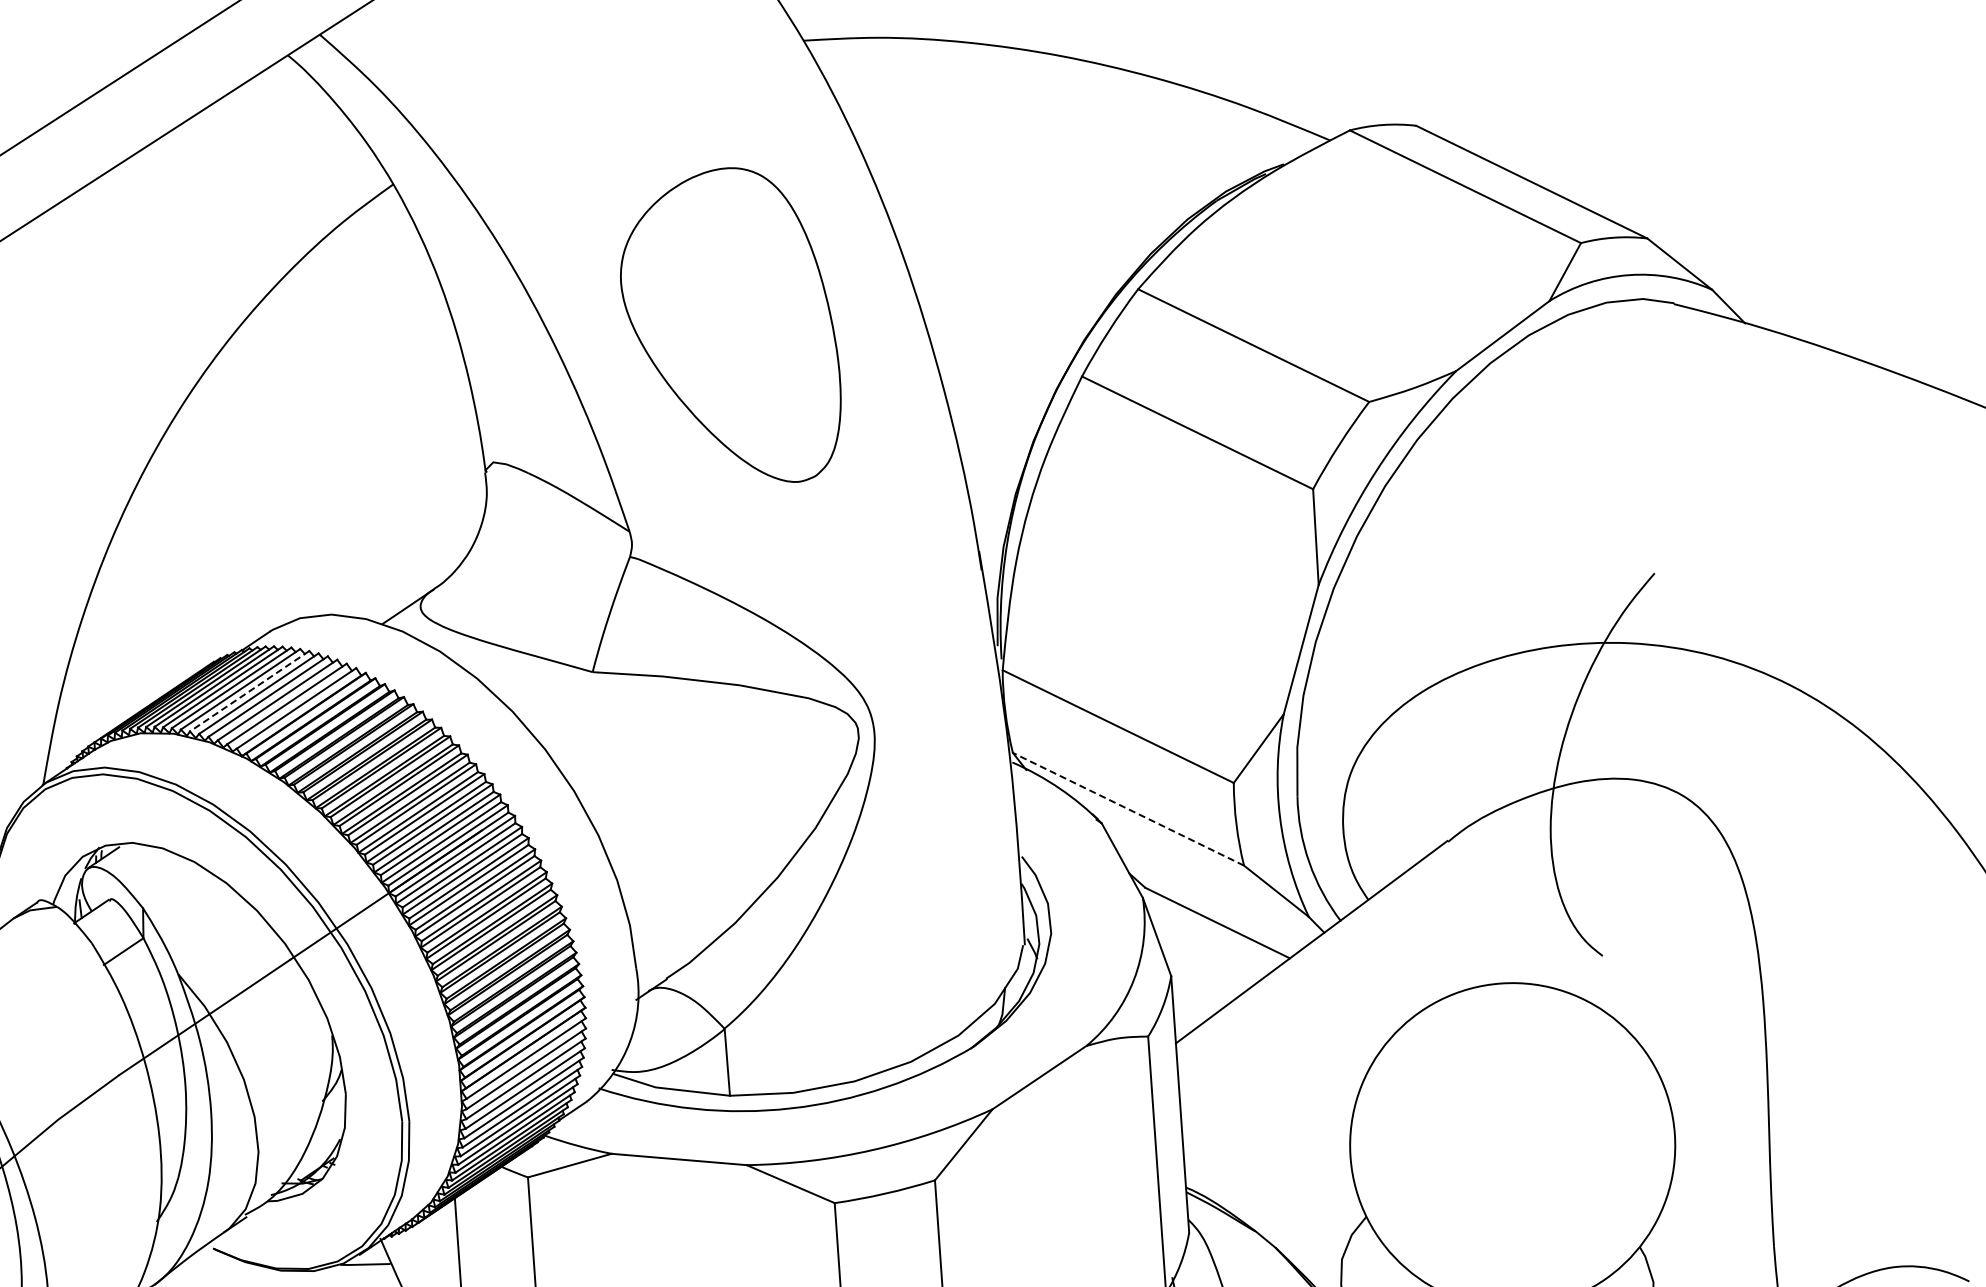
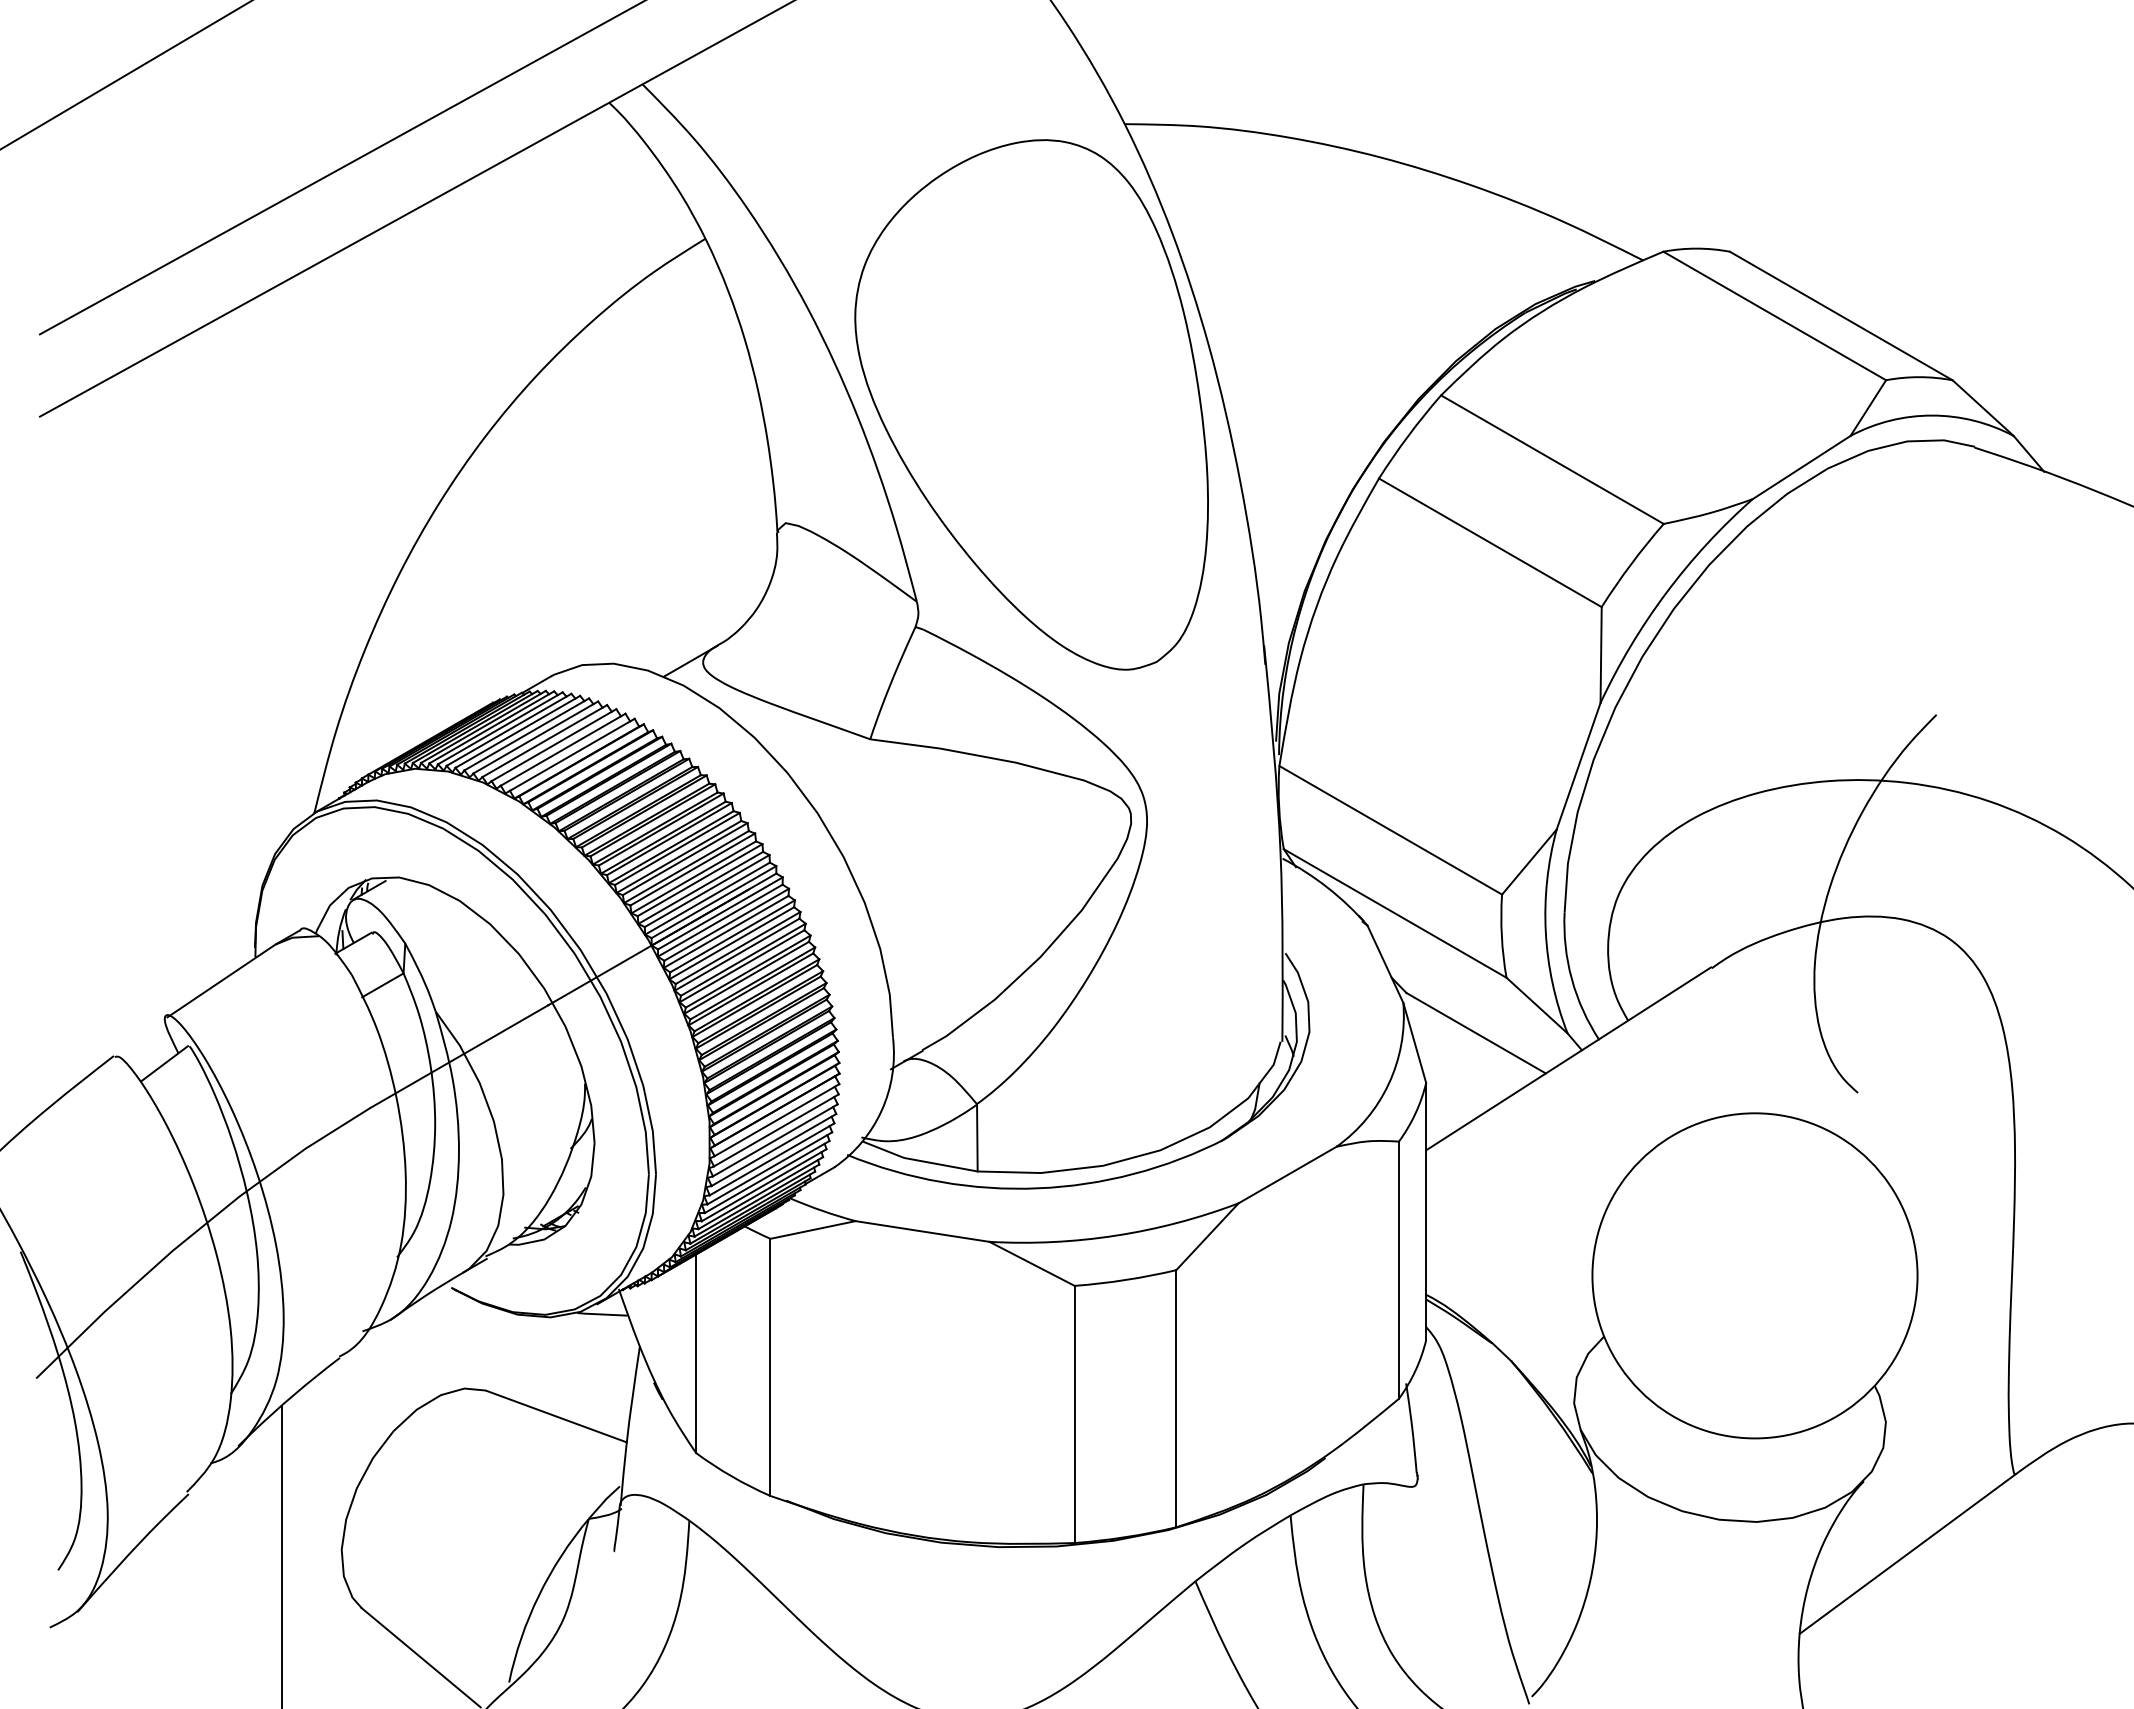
part: (730, 326) -> (1031, 404), size x1.67
line: (249, 691) -> (526, 734), dashed -> solid
line: (1128, 809) -> (1395, 913), dashed -> solid

